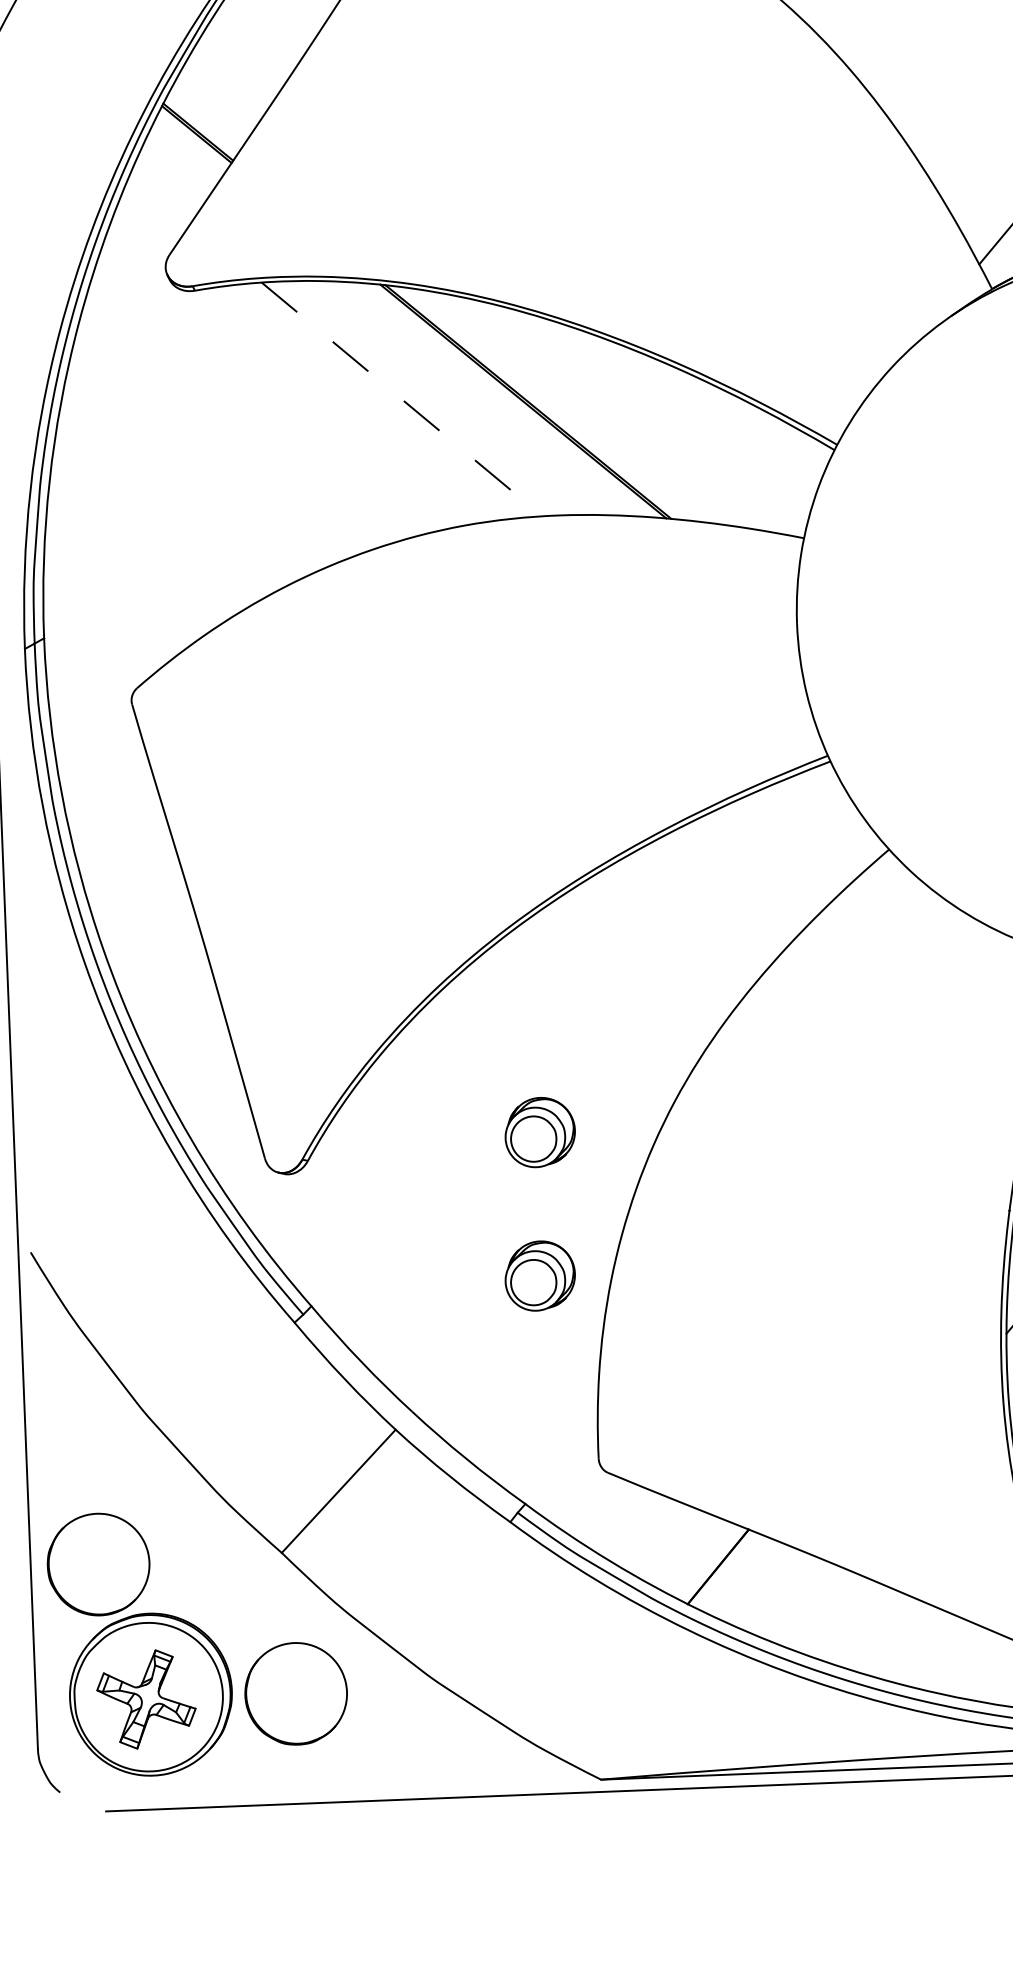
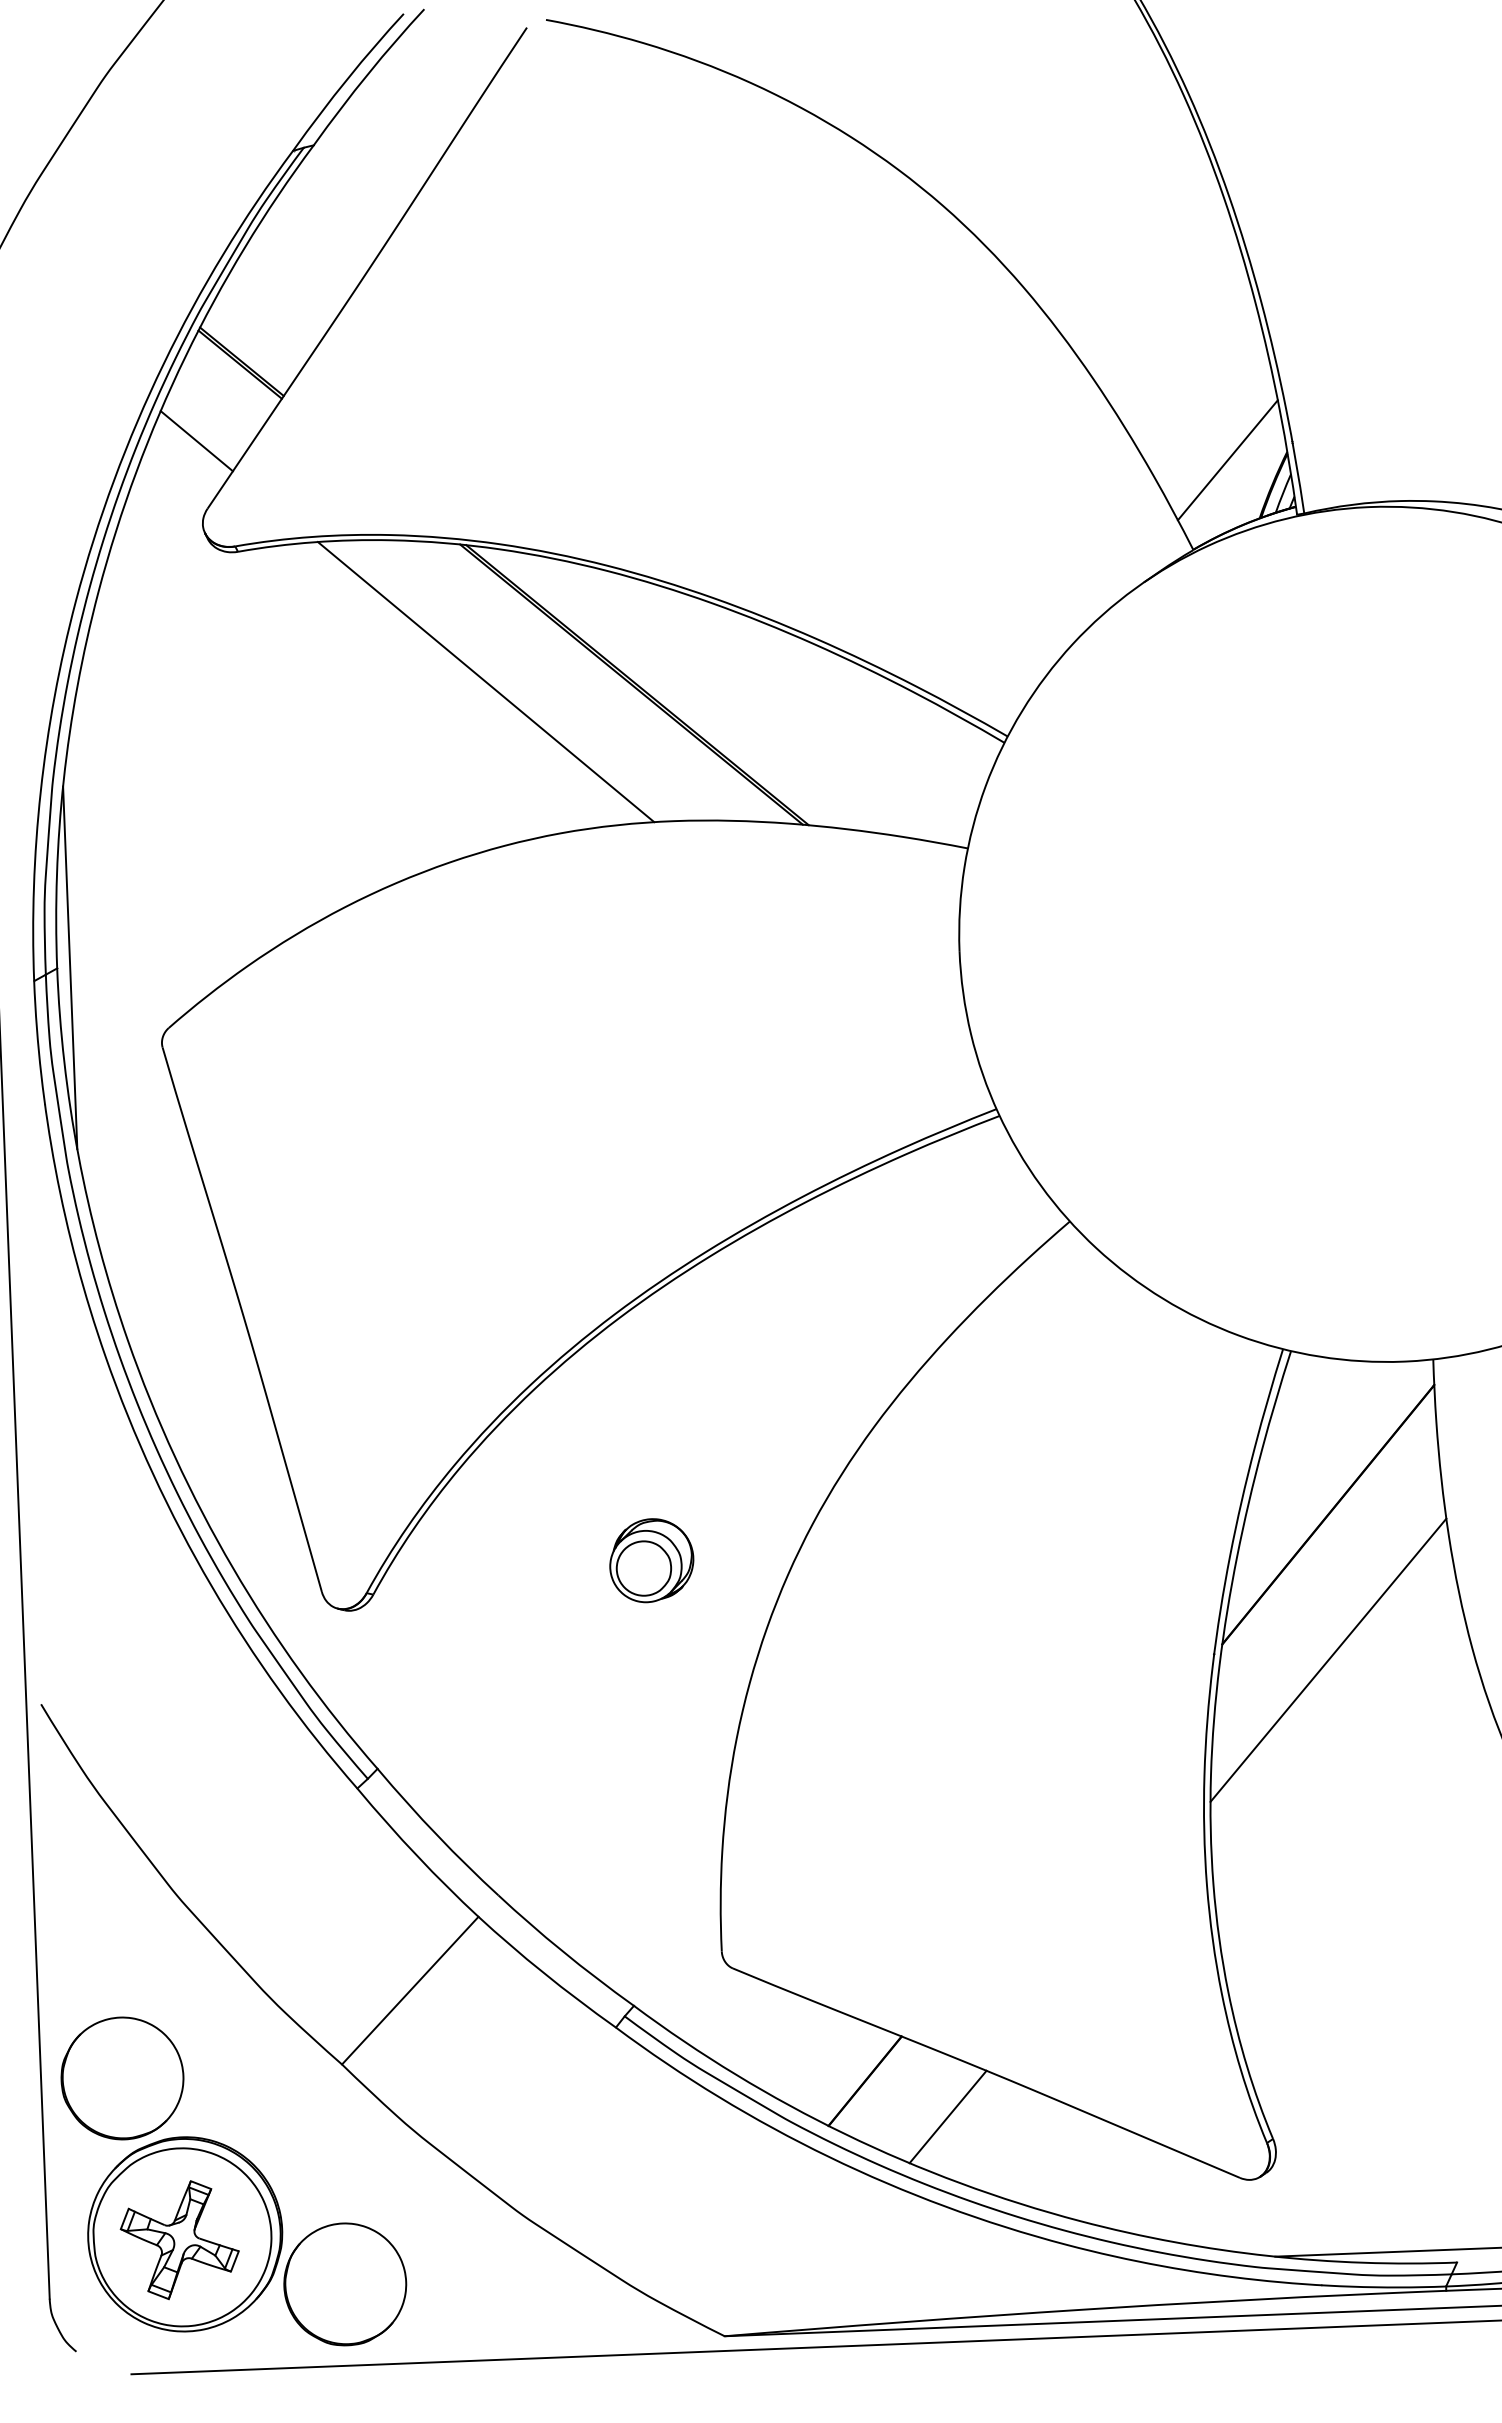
line: (160, 198) -> (196, 441), added
line: (402, 399) -> (486, 682), dashed -> solid
line: (55, 637) -> (70, 967), added
part: (540, 1275) -> (651, 1732), removed
line: (787, 1596) -> (947, 2116), added
part: (296, 1693) -> (345, 2284), moved

